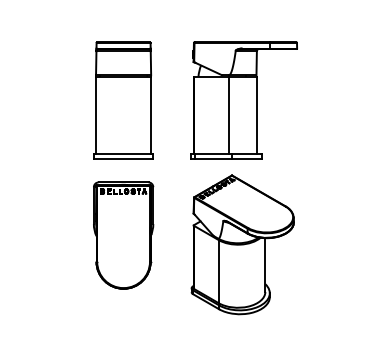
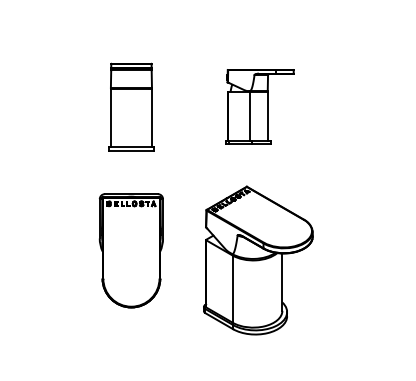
part: (123, 100) -> (131, 106), size x0.7
part: (243, 100) -> (259, 106), size x0.6

